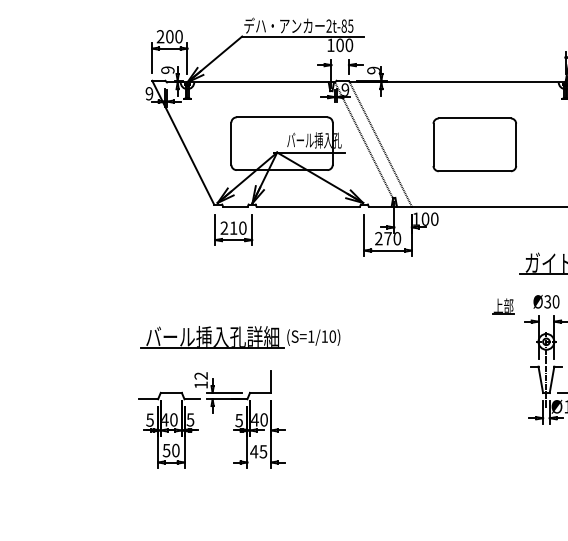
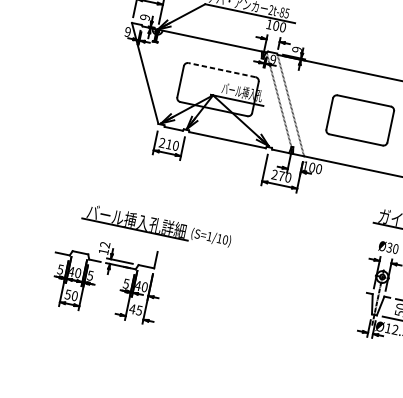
line: (281, 117) -> (221, 70), solid -> dashed
part: (503, 306) -> (356, 244), removed
part: (212, 413) -> (107, 274), moved

